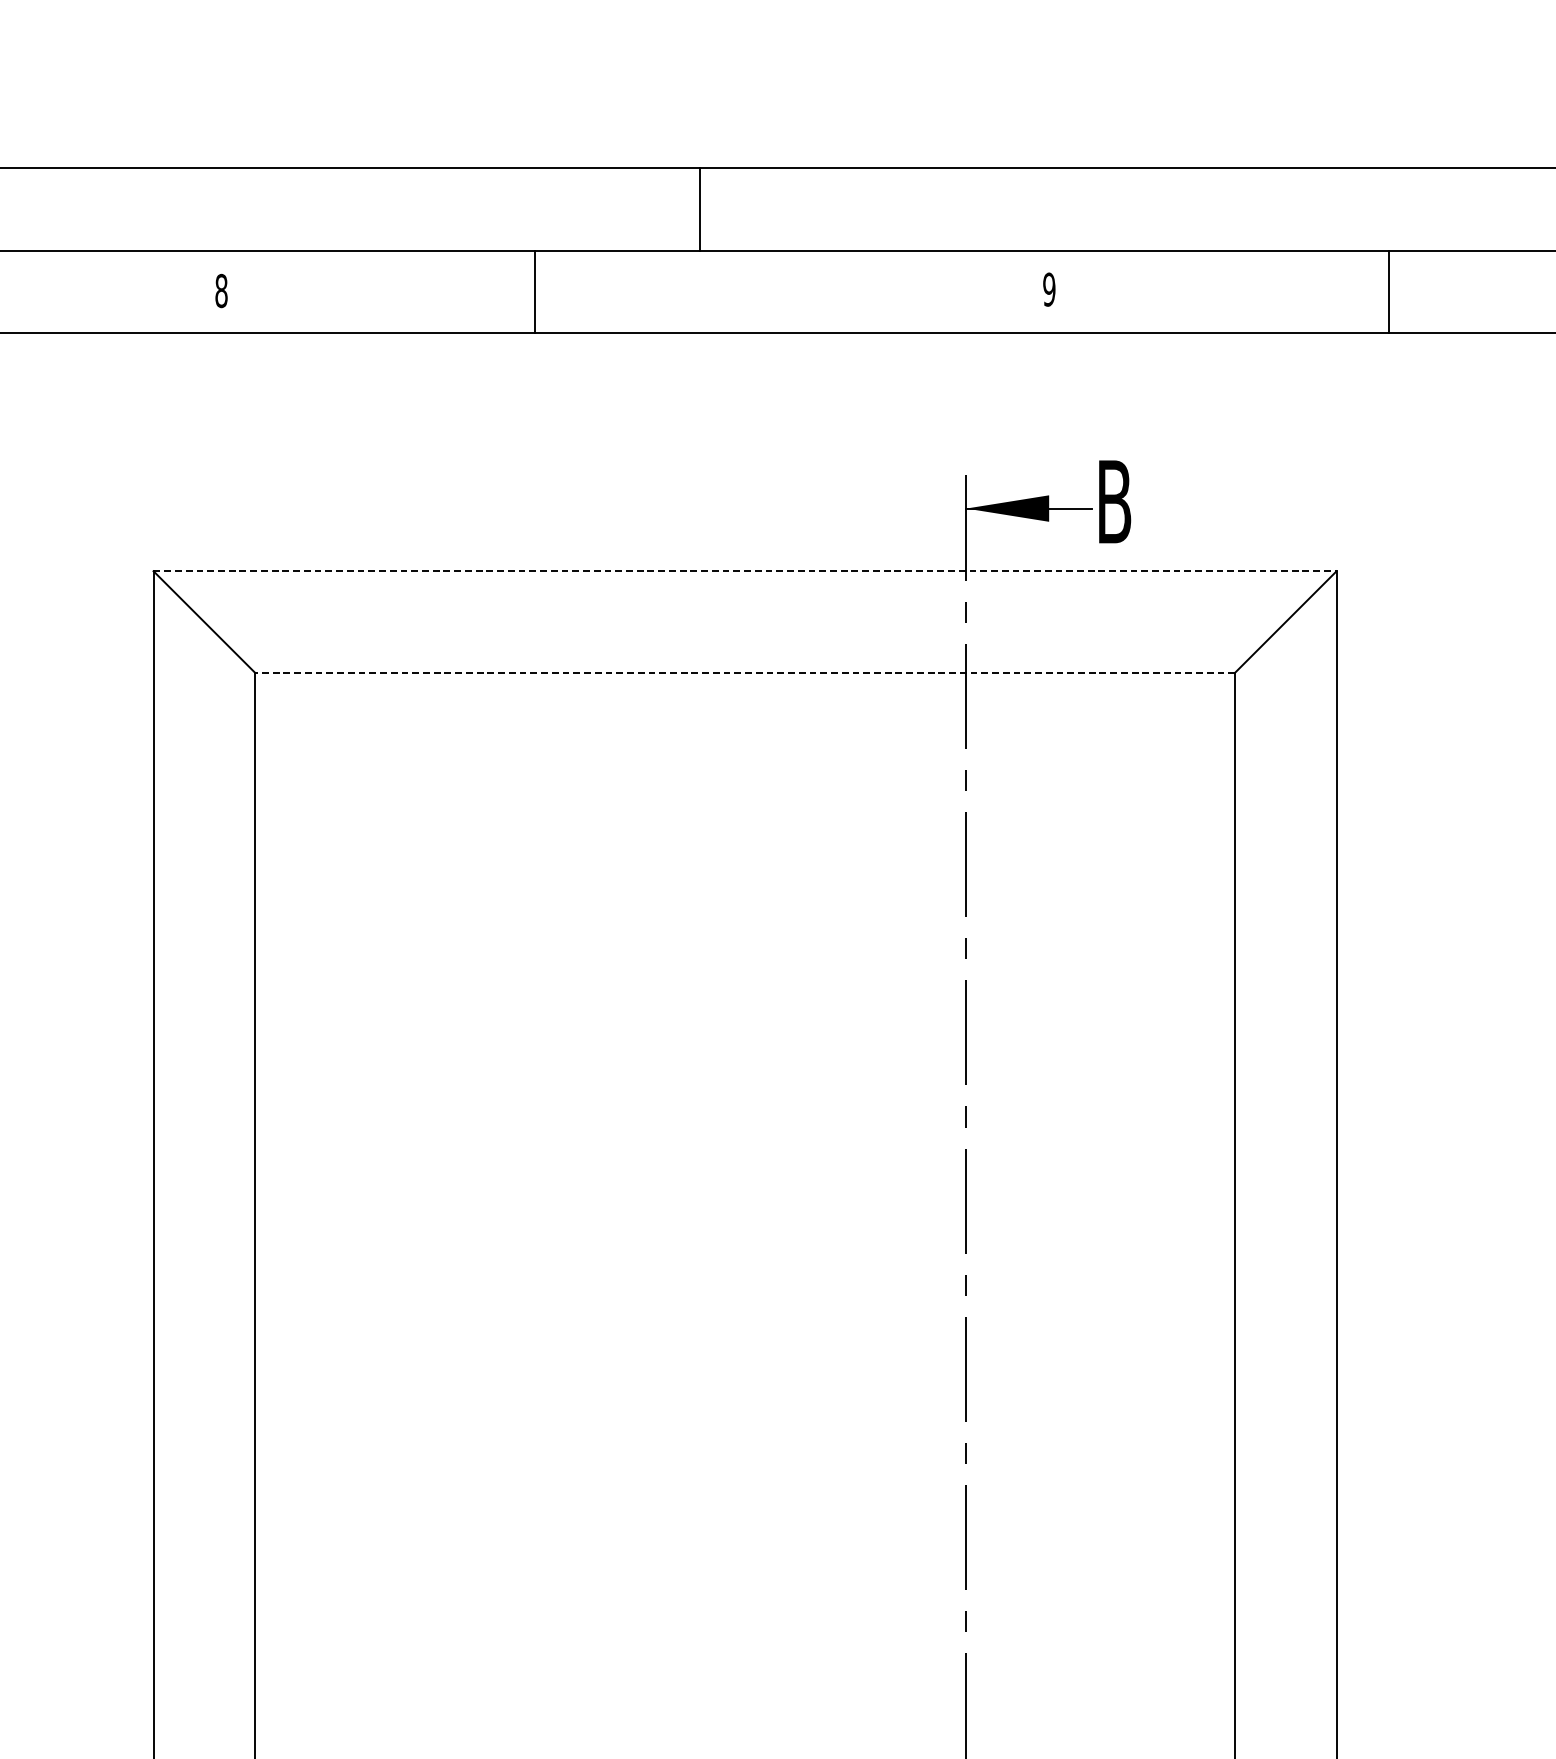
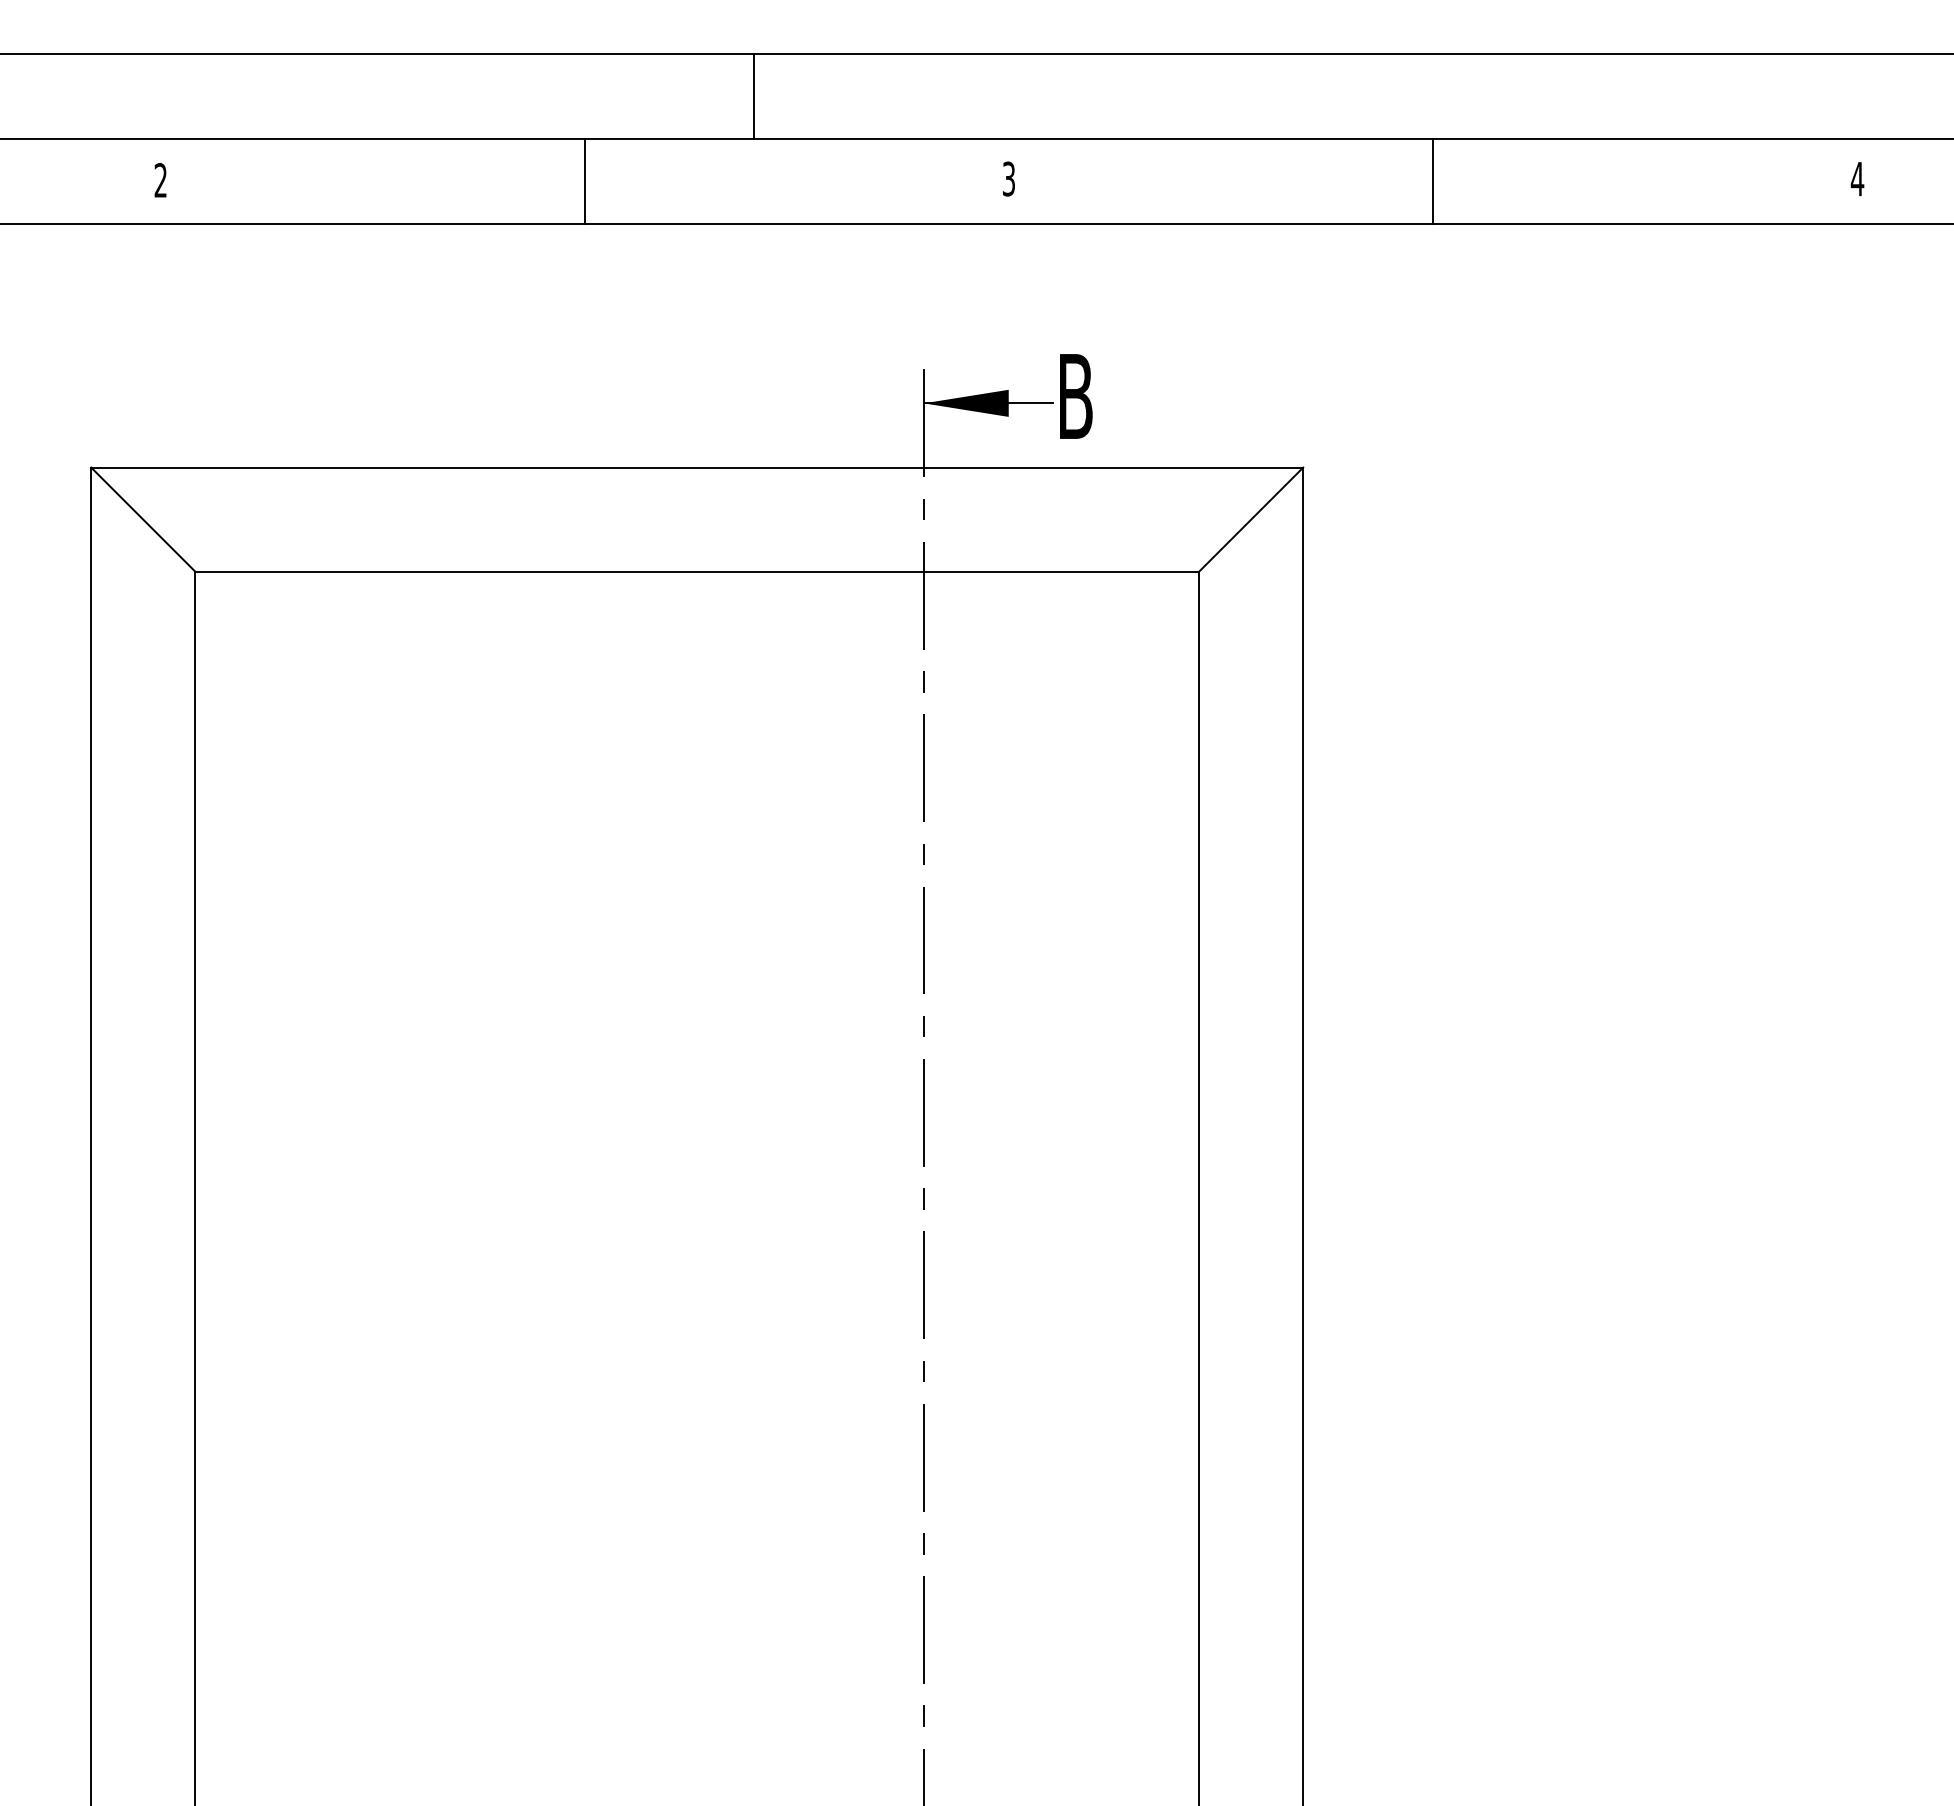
line: (700, 209) -> (754, 96), moved
text: (1048, 289) -> (1008, 178), 9 -> 3
text: (221, 291) -> (160, 180), 8 -> 2
line: (534, 292) -> (584, 181), moved
line: (1388, 292) -> (1432, 181), moved
line: (745, 571) -> (697, 467), dashed -> solid
line: (744, 672) -> (696, 571), dashed -> solid

